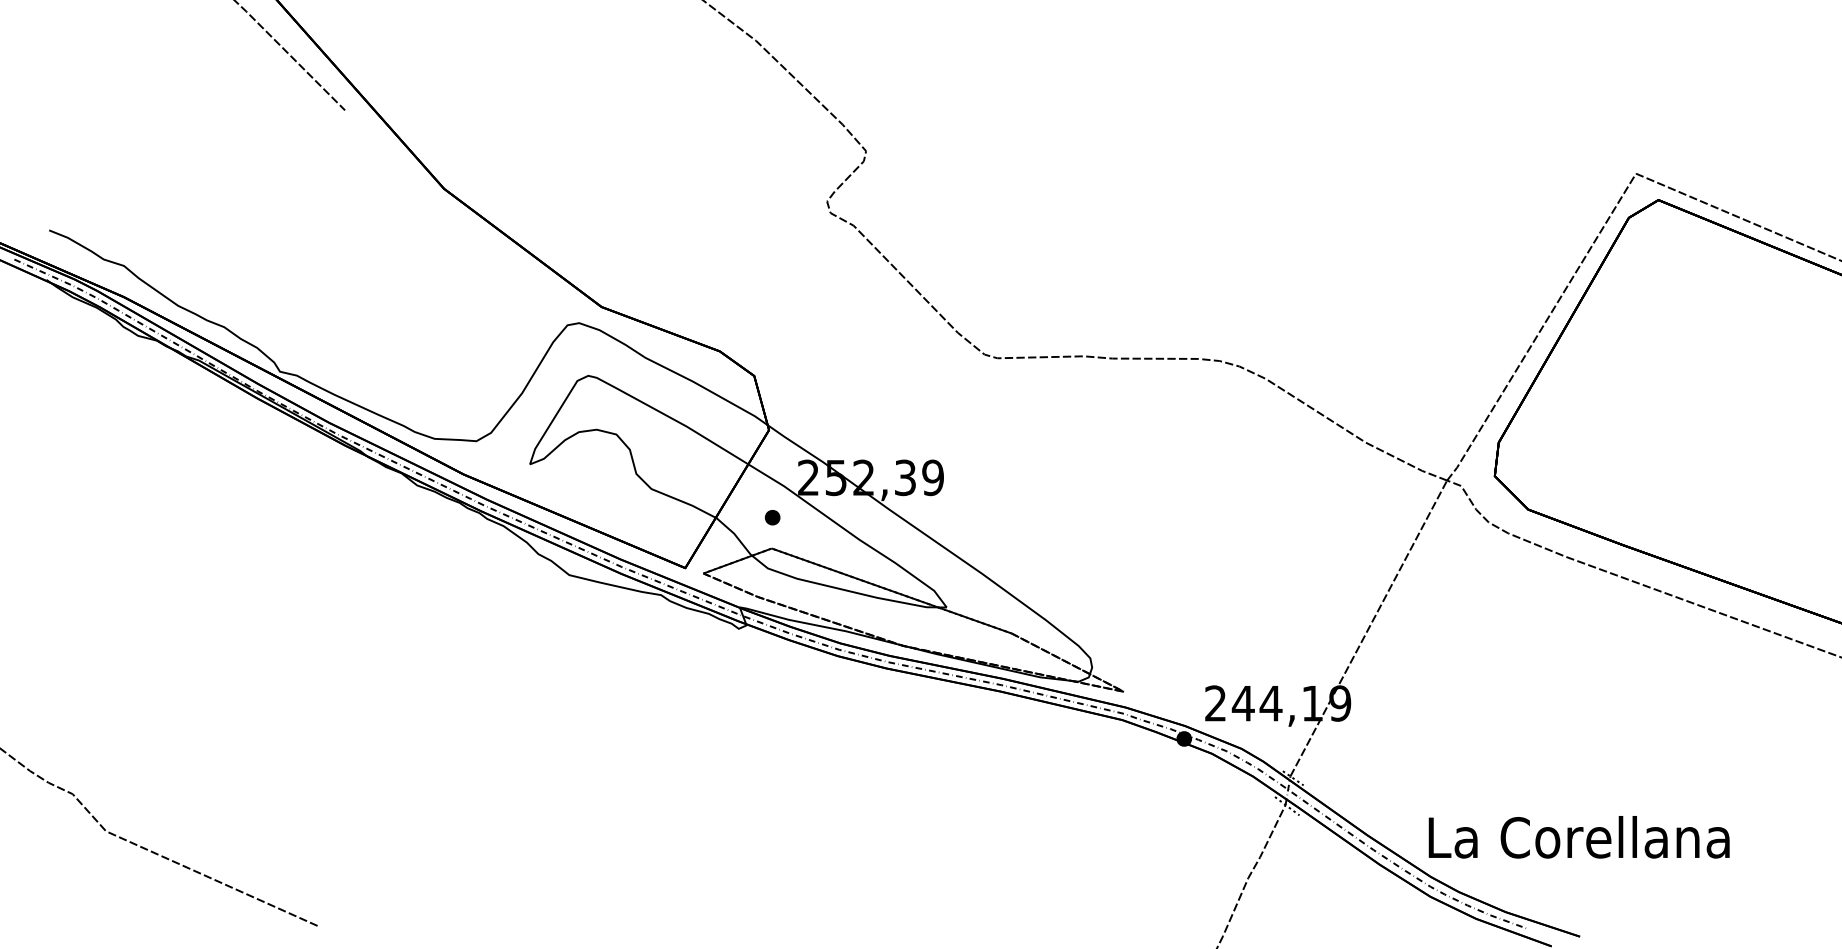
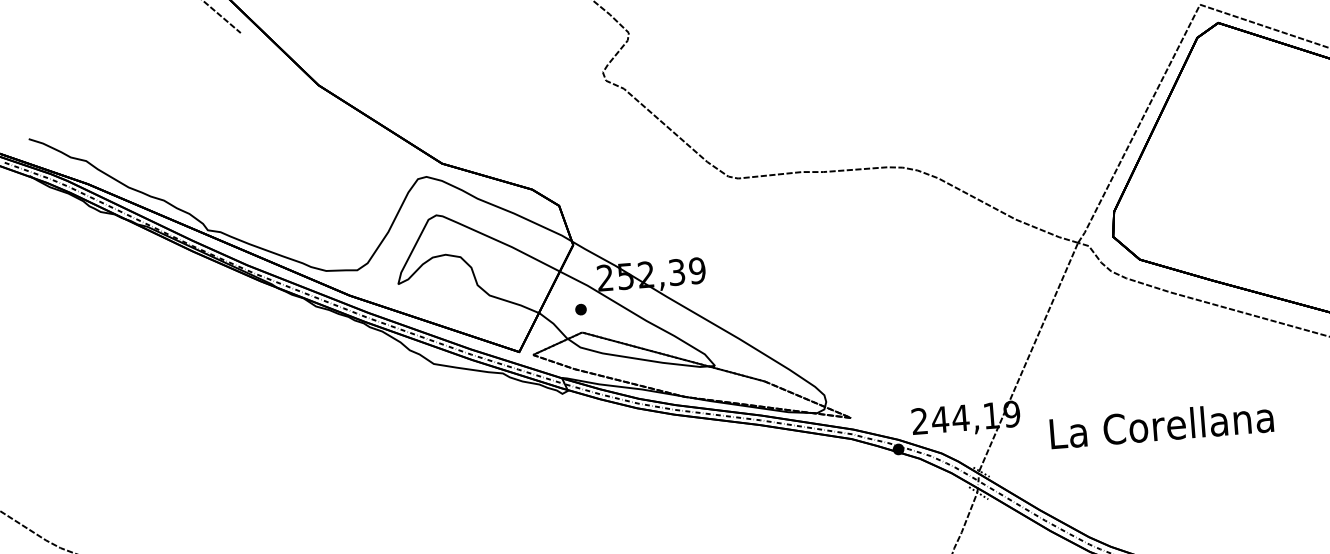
text: (1578, 837) -> (1161, 425), moved

